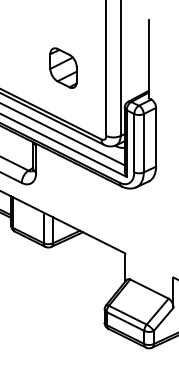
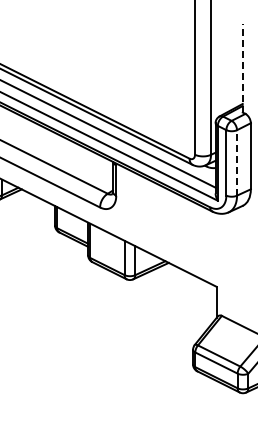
line: (148, 59) -> (242, 68), solid -> dashed
part: (63, 68) -> (146, 78), removed
line: (144, 142) -> (237, 162), solid -> dashed

